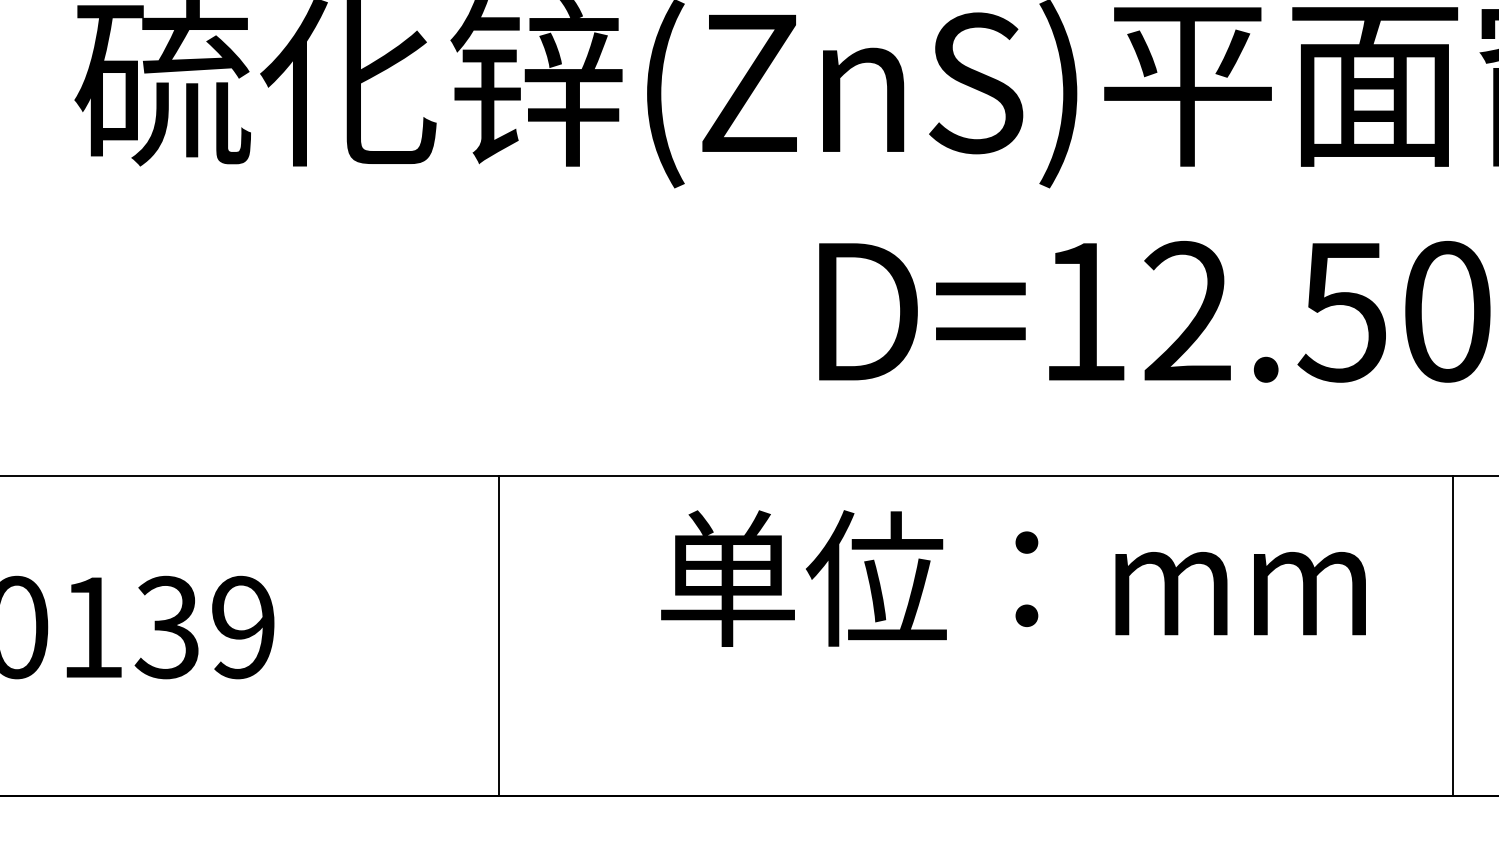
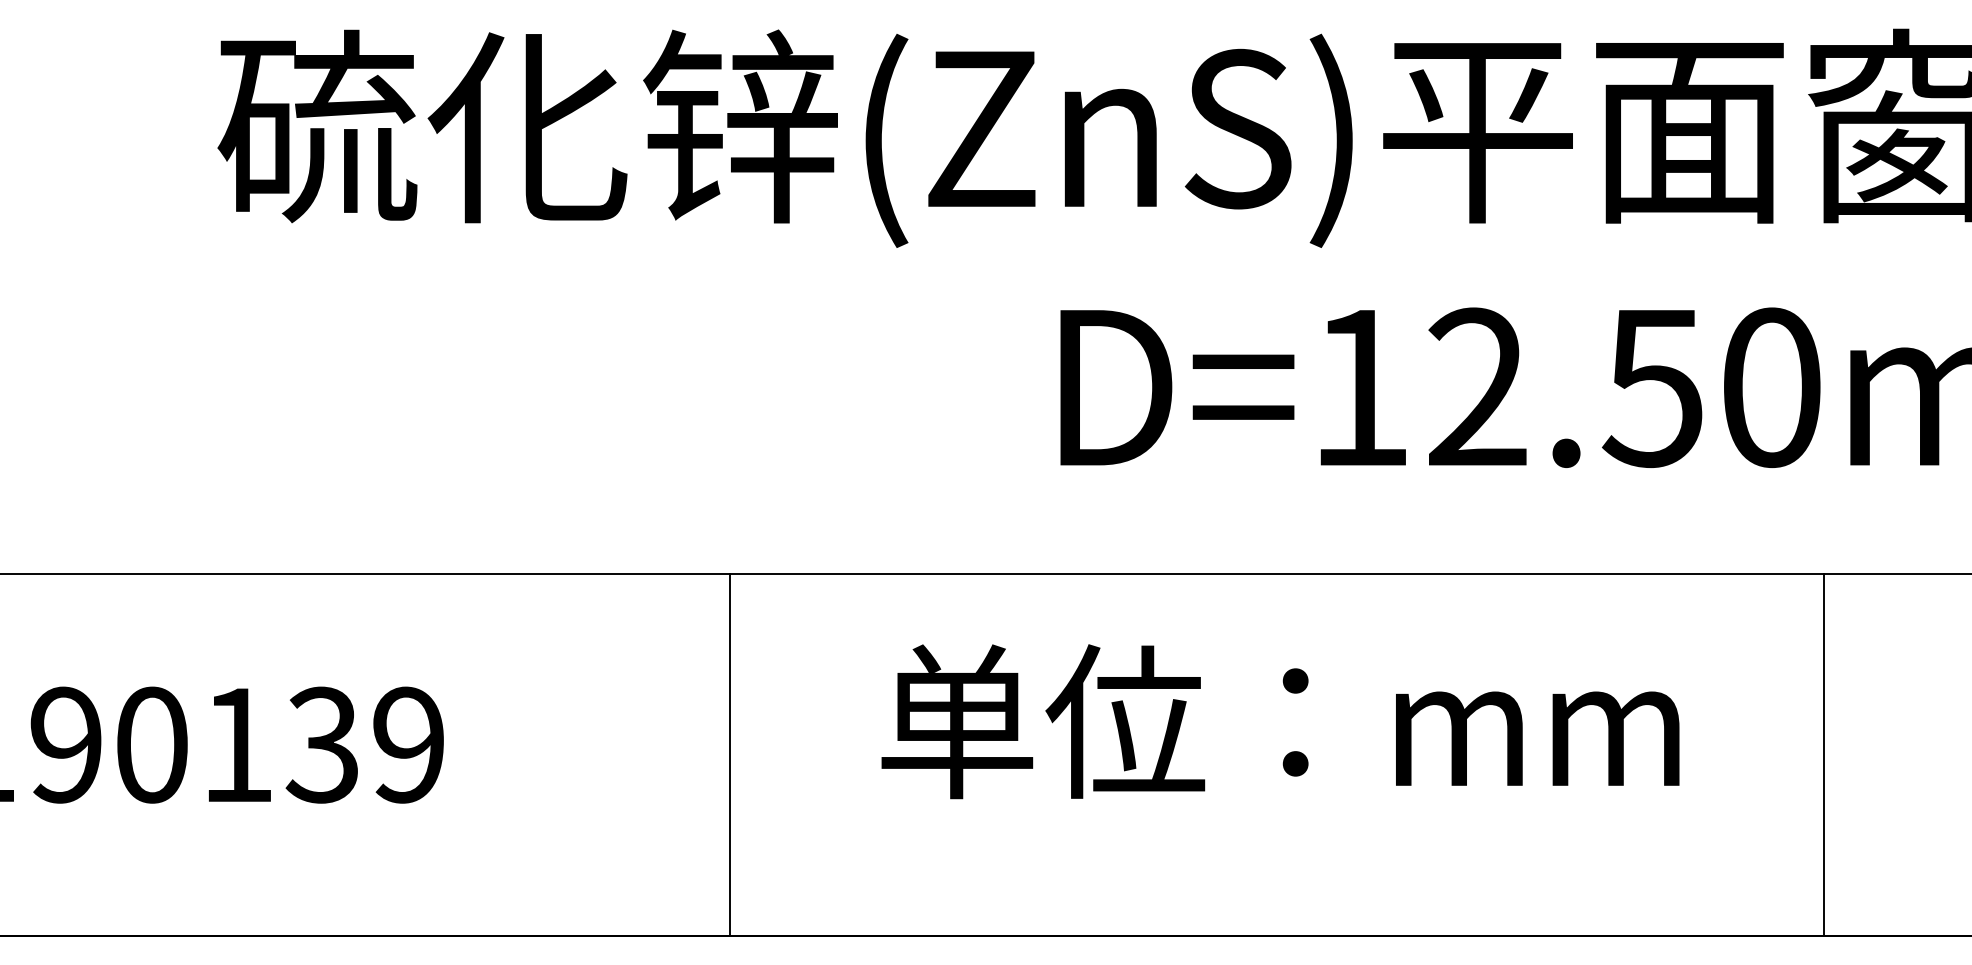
text: (1013, 578) -> (1280, 721), moved
line: (498, 635) -> (729, 754), moved
line: (1452, 635) -> (1823, 754), moved

